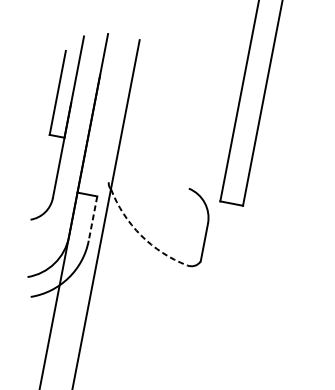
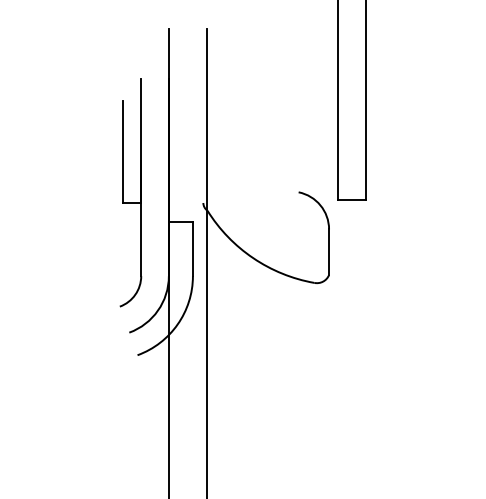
part: (51, 126) -> (123, 192), moved
line: (92, 218) -> (192, 249), dashed -> solid
arc: (141, 235) -> (253, 258), dashed -> solid

